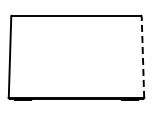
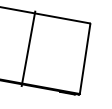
line: (76, 56) -> (28, 48), added
line: (142, 57) -> (84, 59), dashed -> solid

